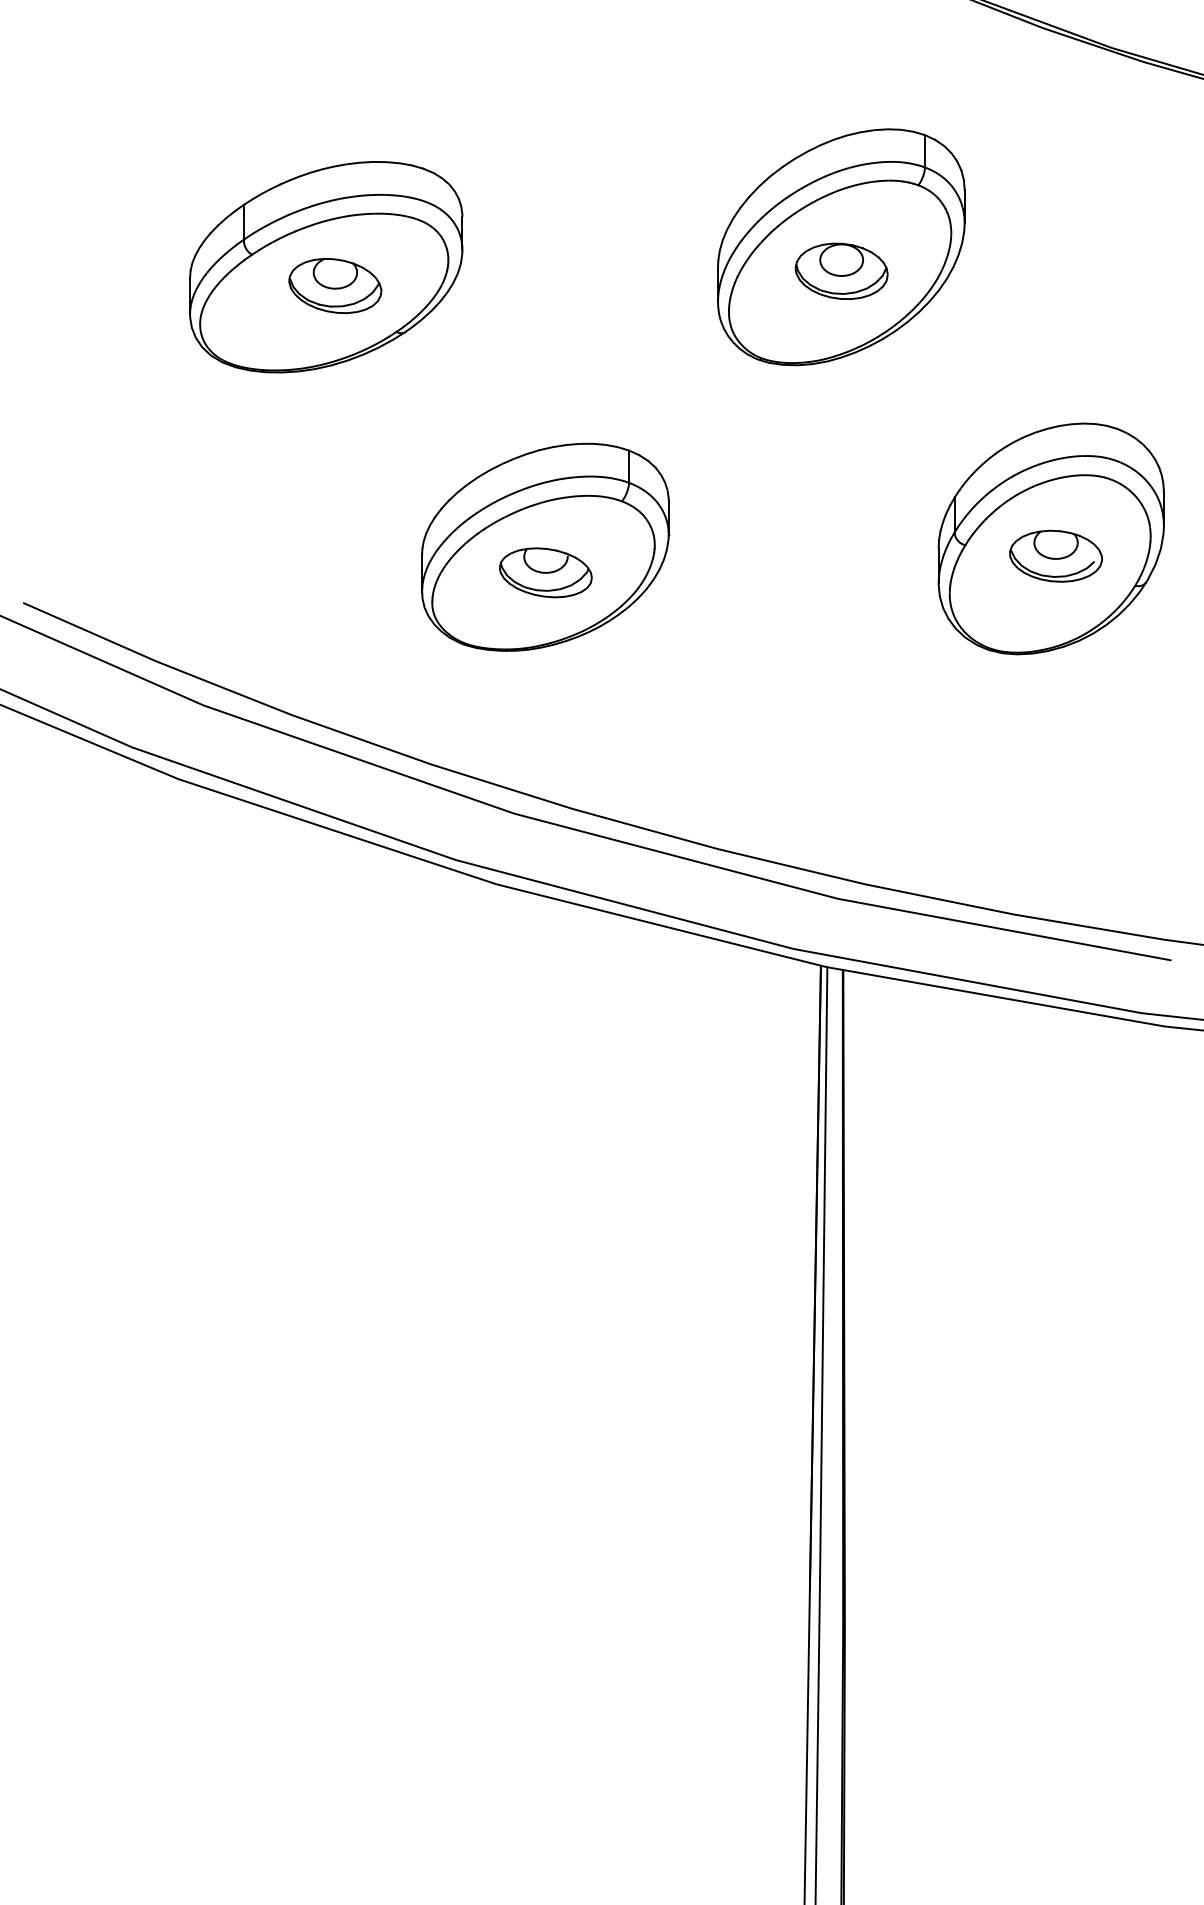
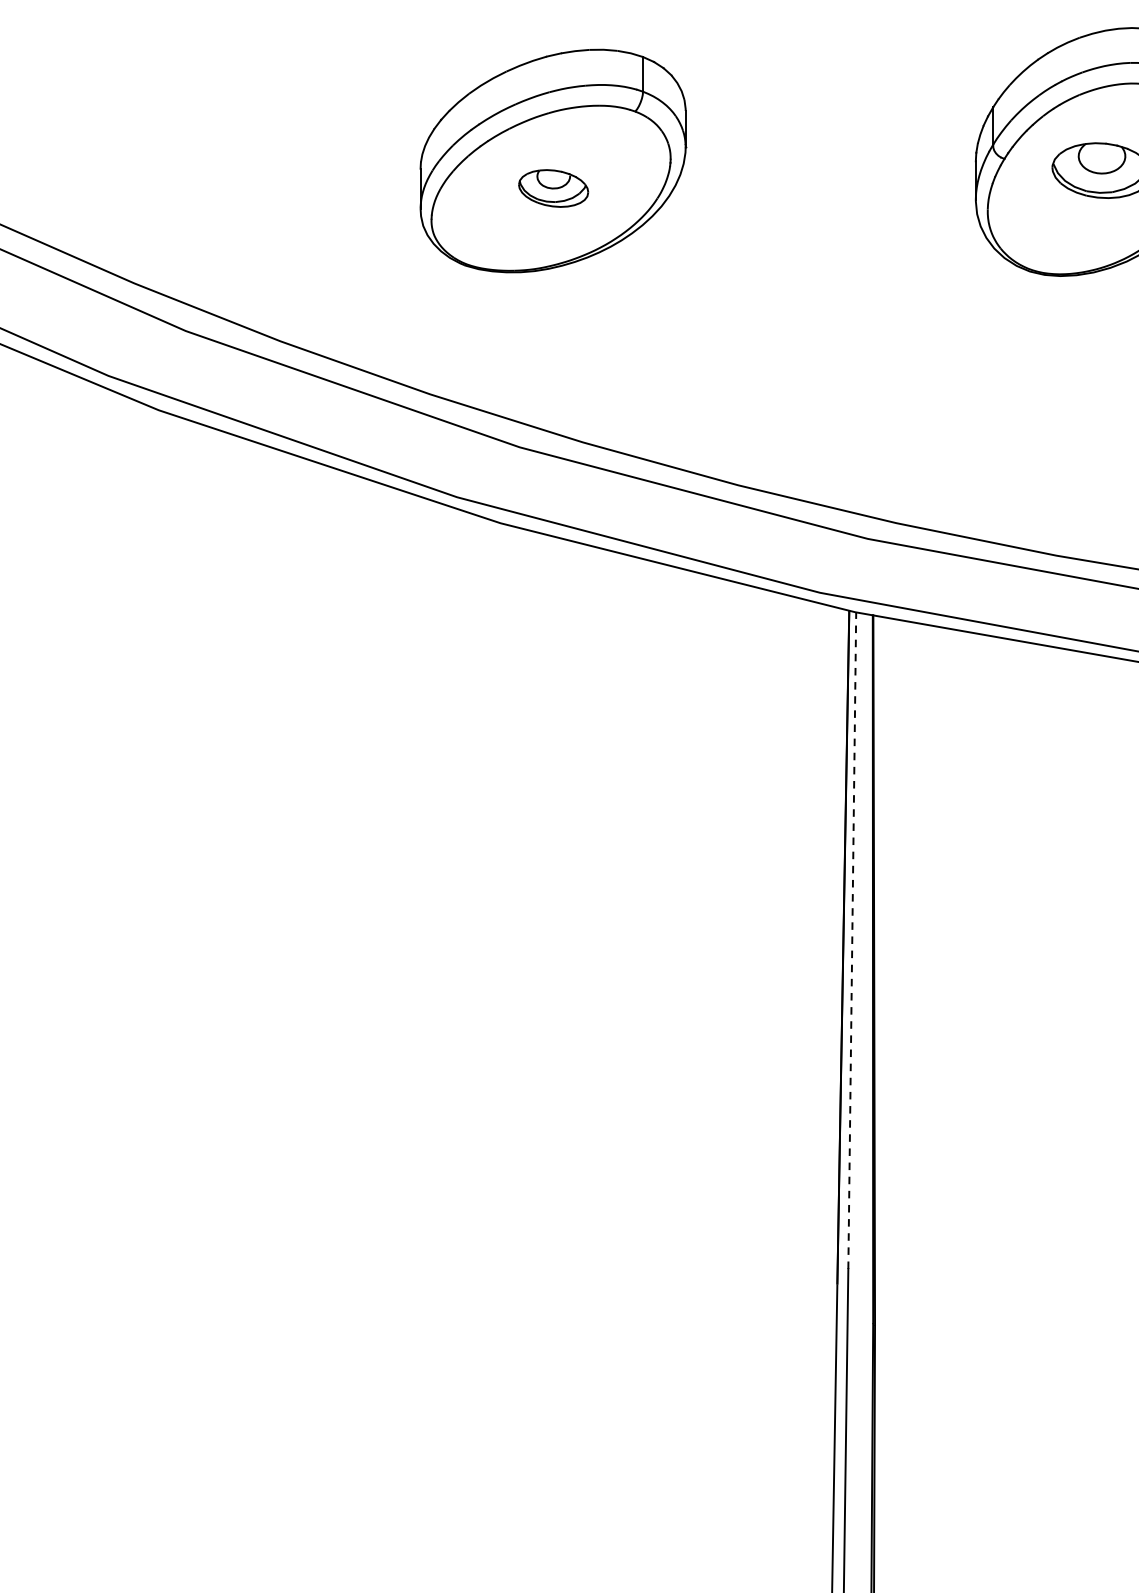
part: (545, 572) -> (553, 188), size x0.7
line: (823, 1272) -> (852, 940), solid -> dashed

